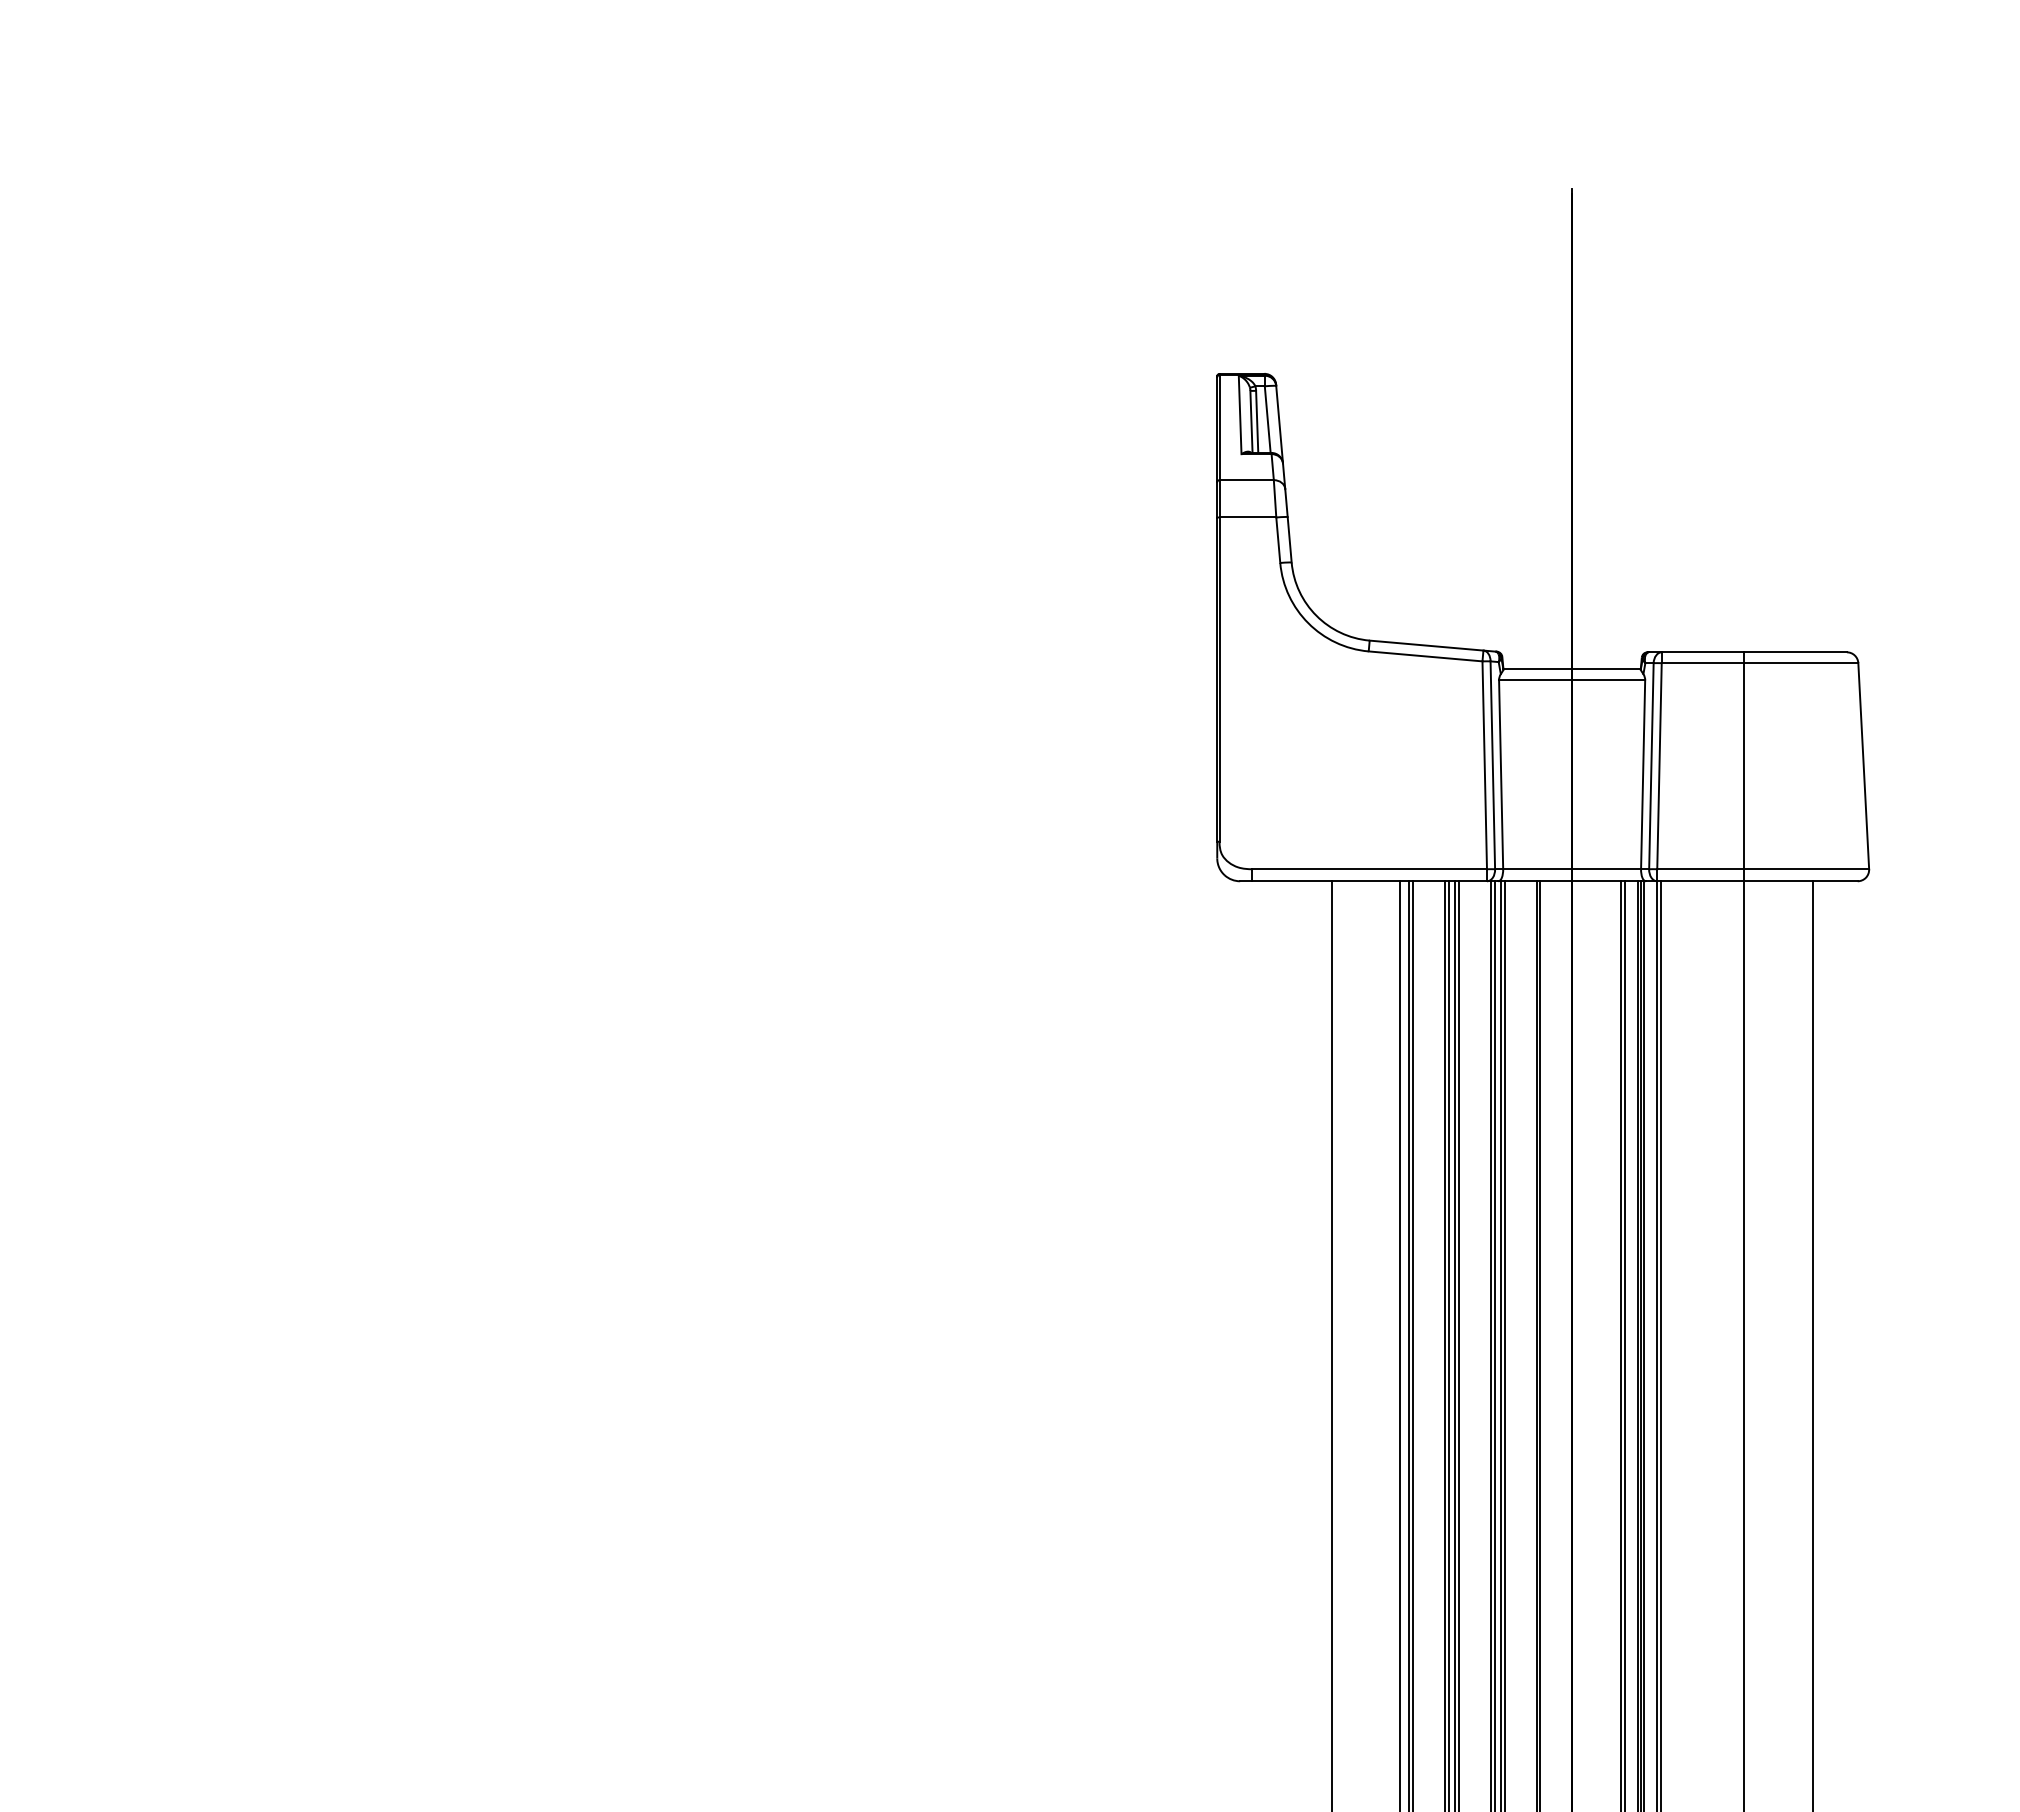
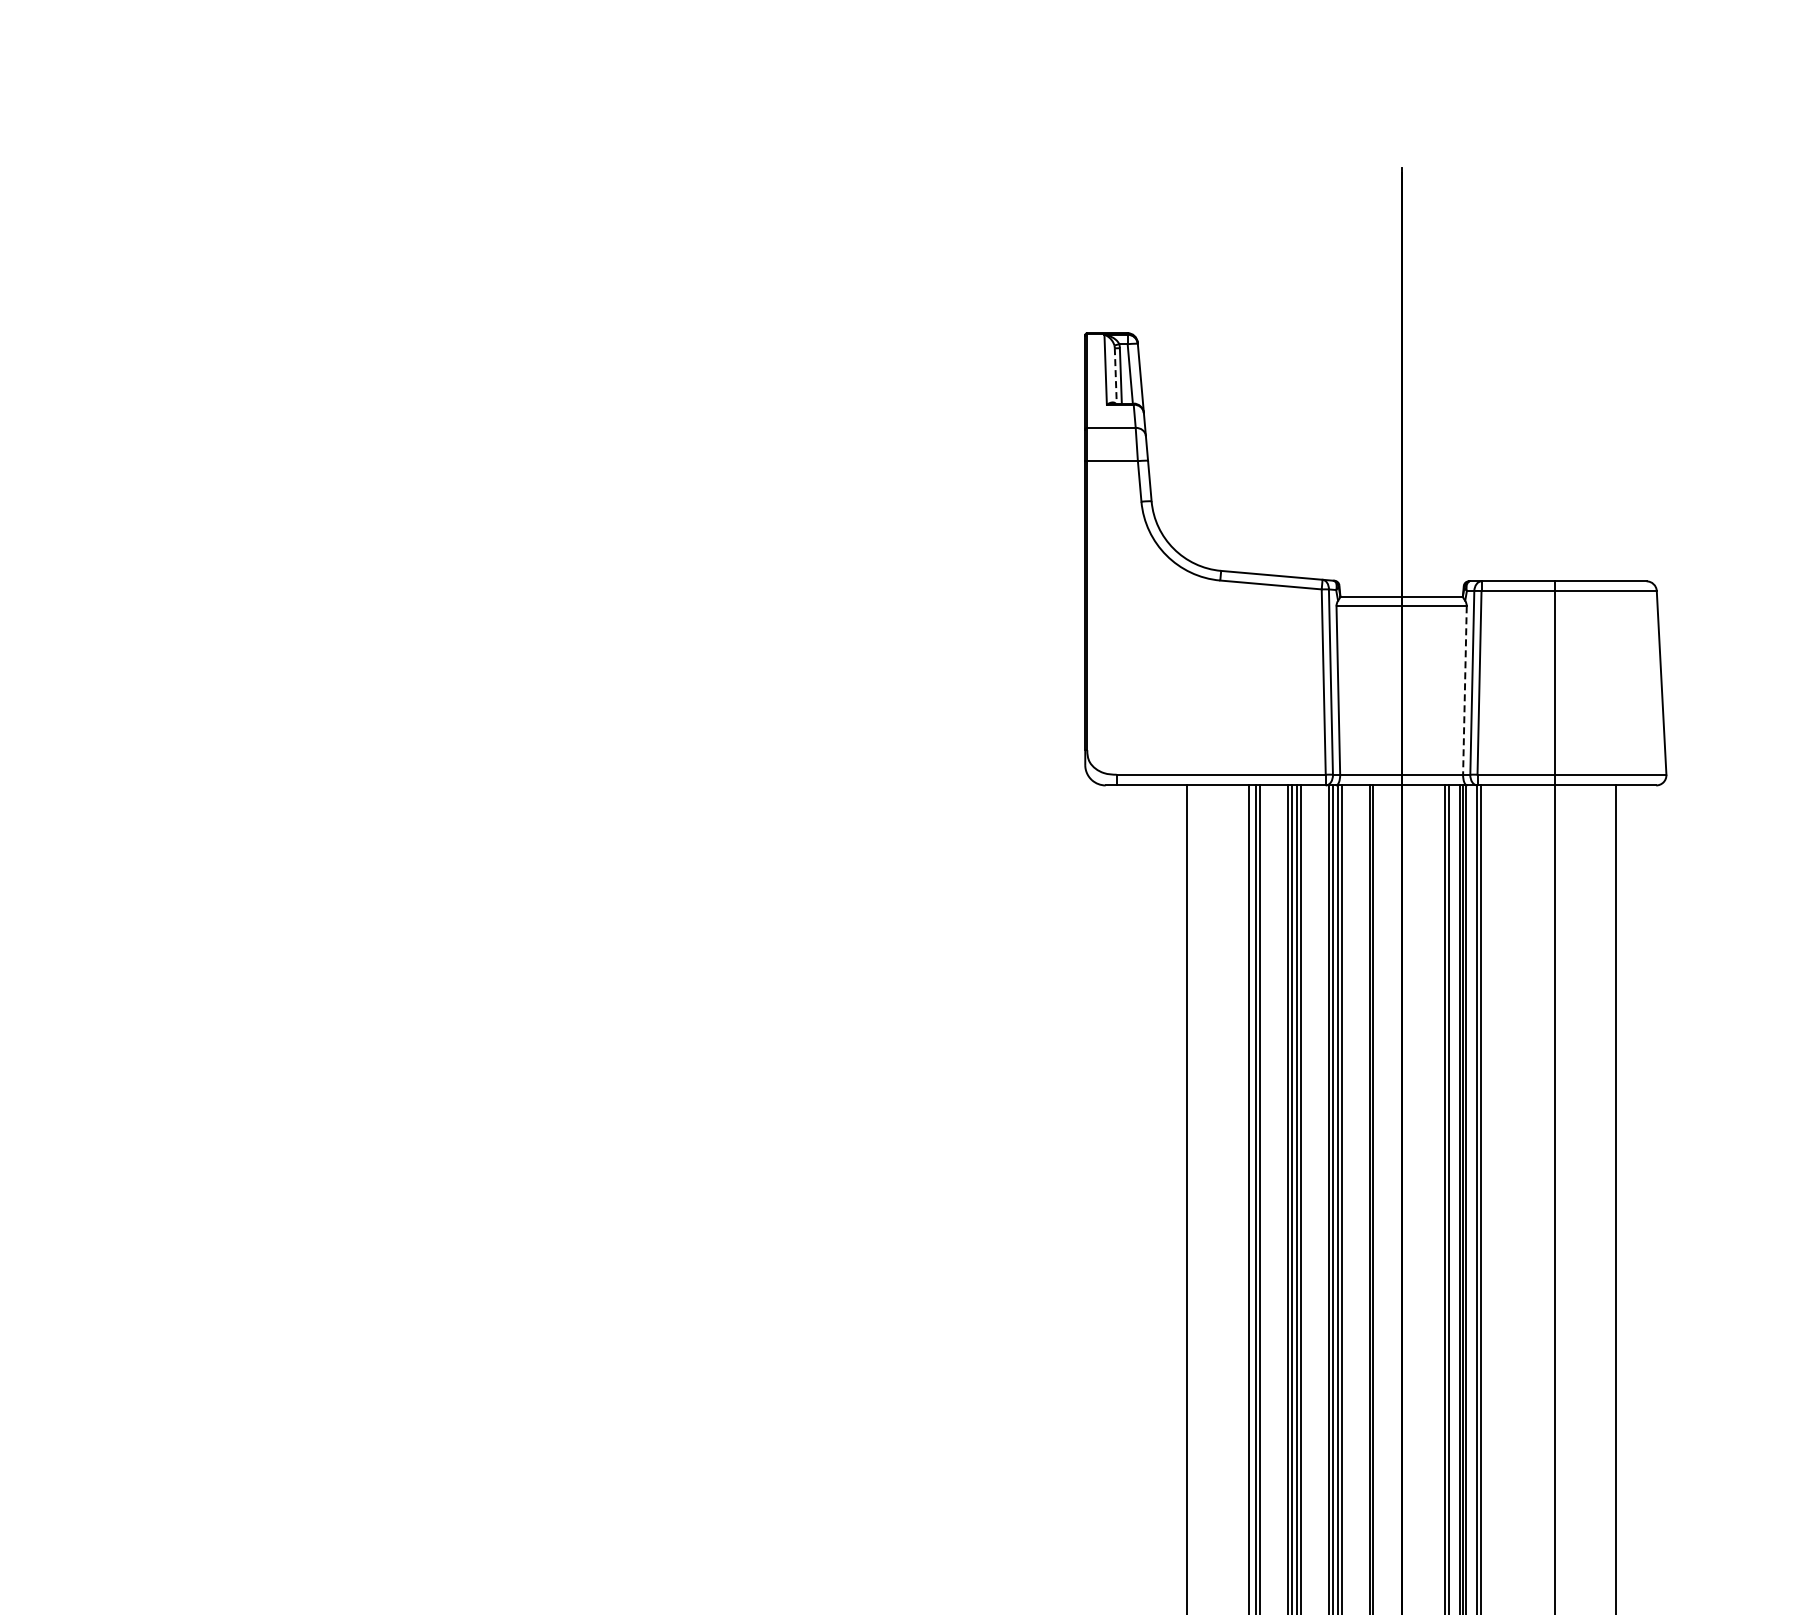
line: (1251, 421) -> (1115, 375), solid -> dashed
line: (1642, 775) -> (1464, 691), solid -> dashed

